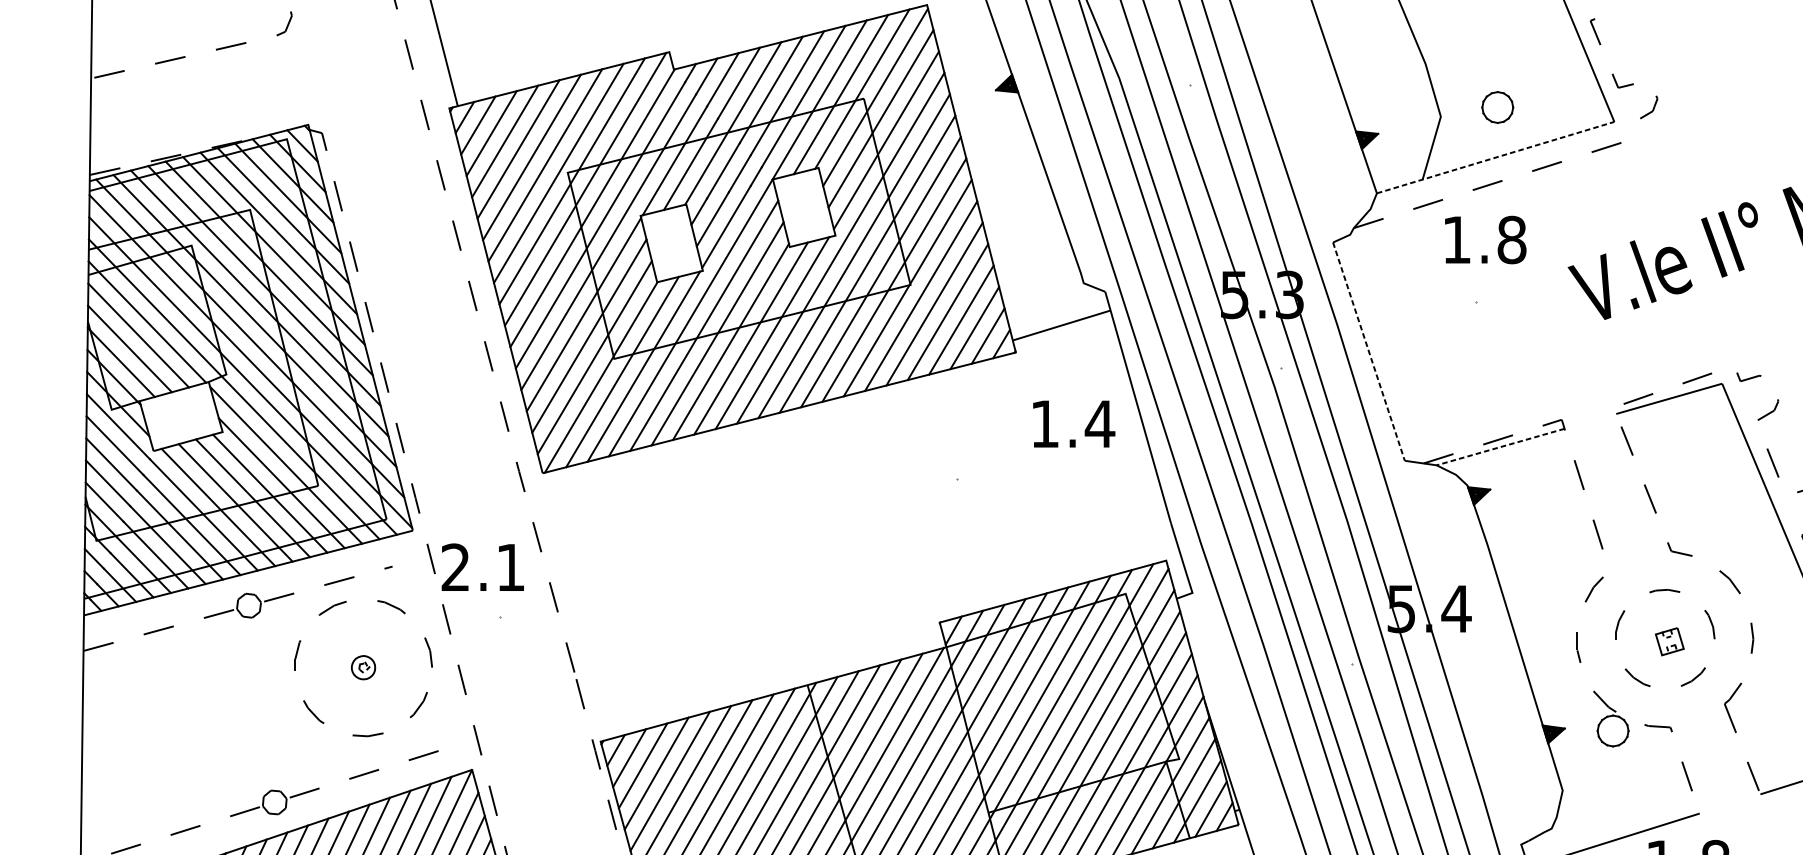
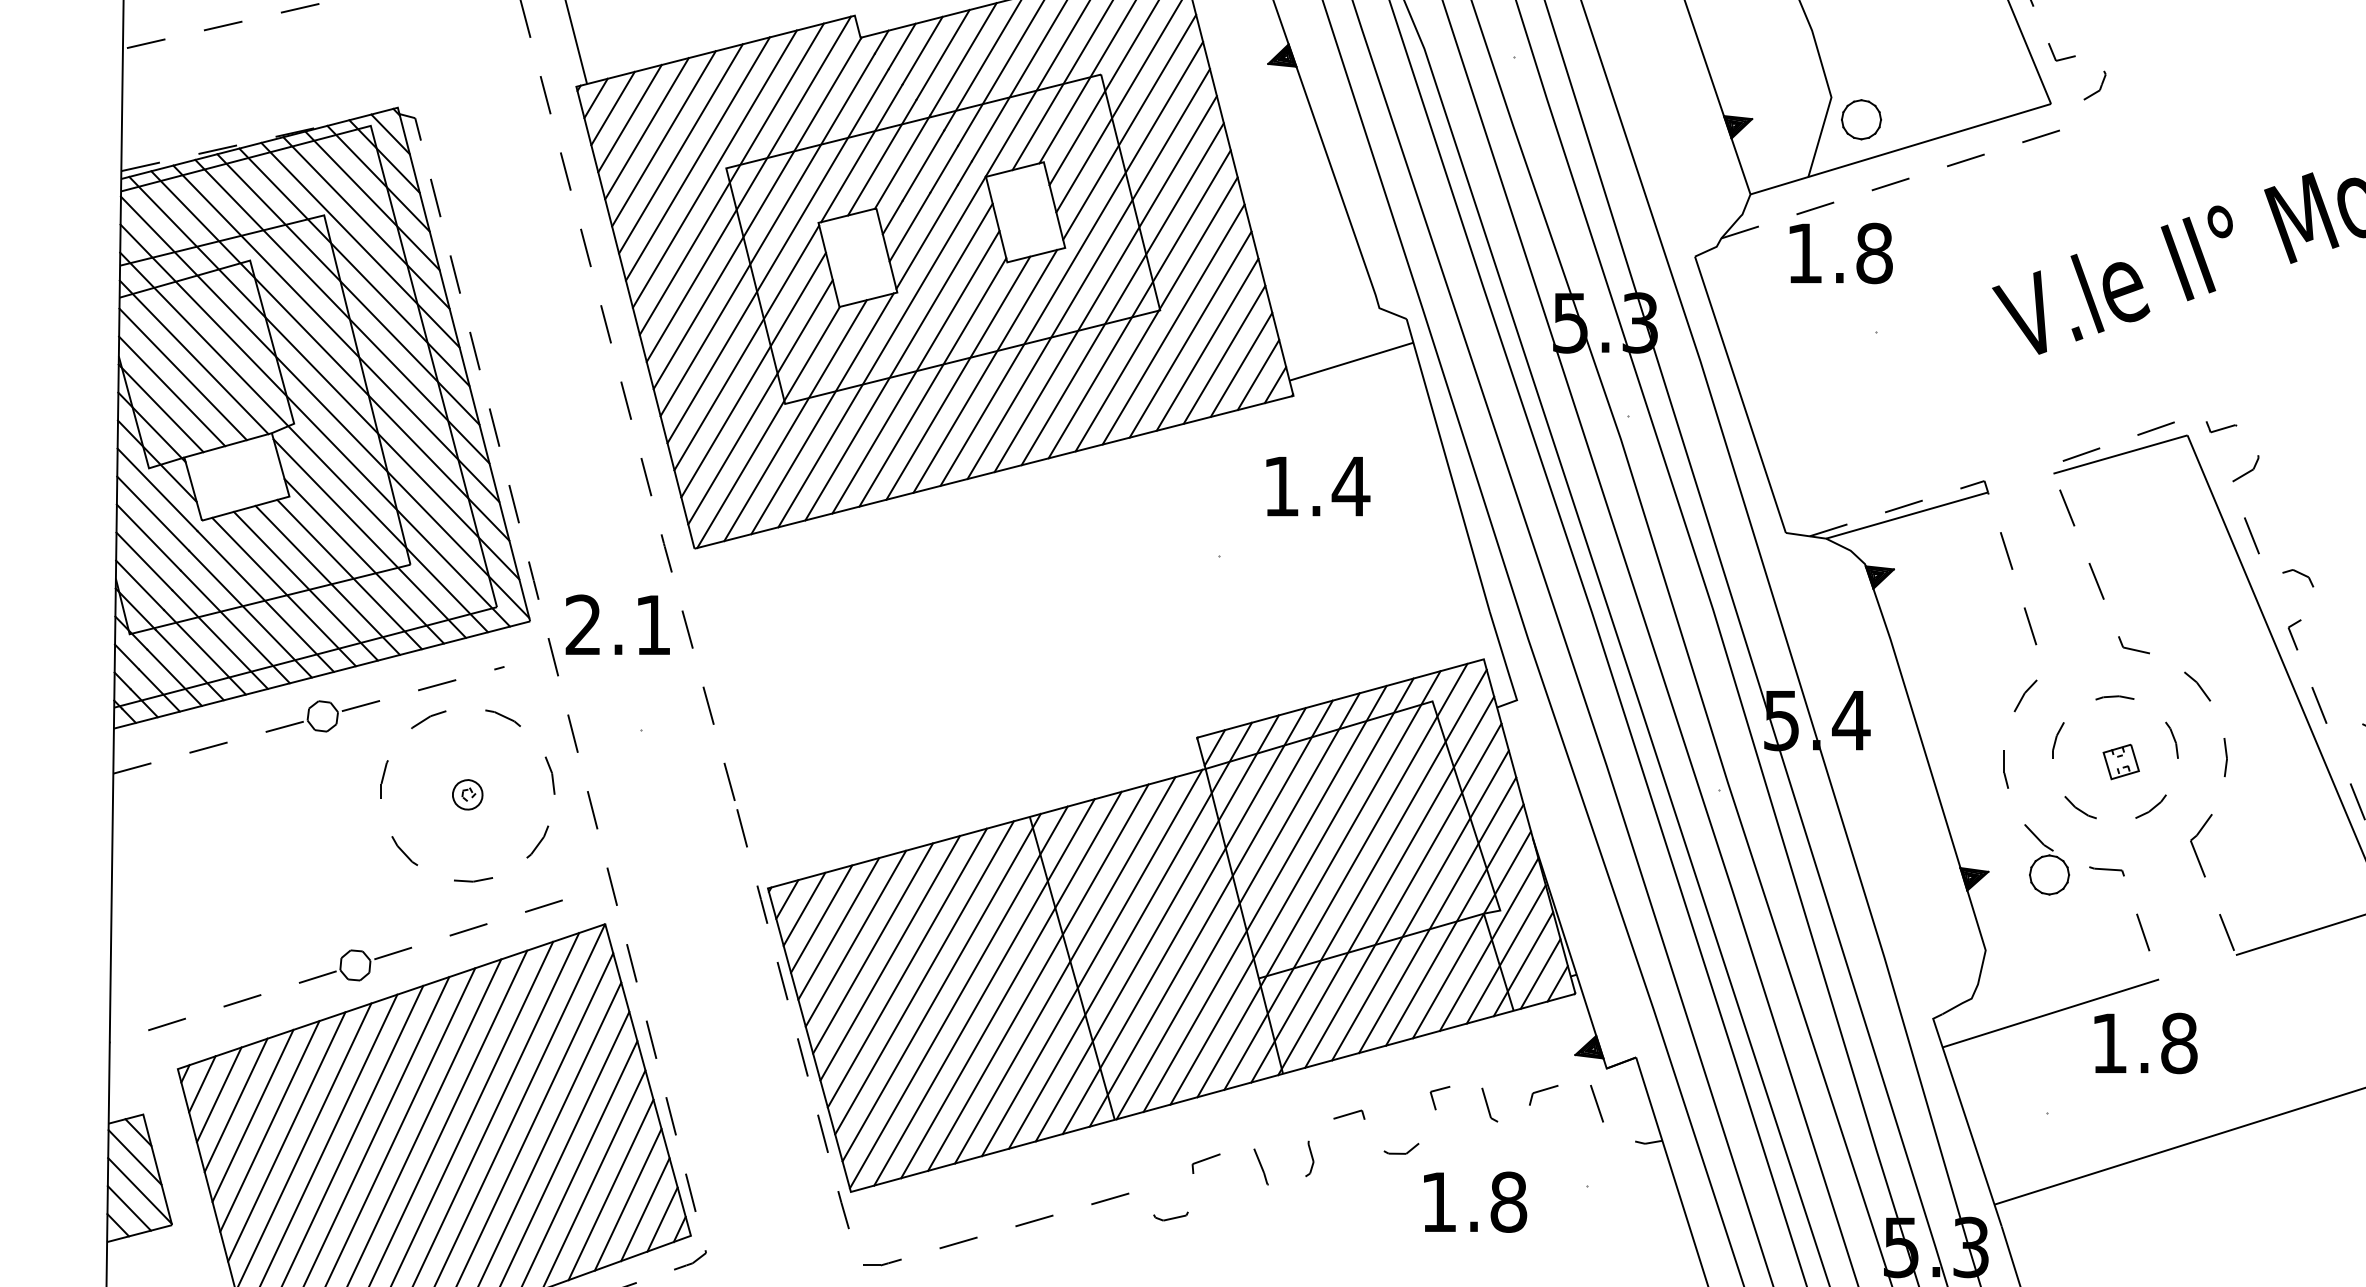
part: (1497, 107) -> (1861, 119), moved
line: (1495, 157) -> (1900, 149), dashed -> solid
text: (1485, 240) -> (1840, 253), moved
line: (1369, 352) -> (1740, 395), dashed -> solid
text: (1074, 424) -> (1318, 486), moved
line: (1500, 447) -> (1906, 515), dashed -> solid
text: (482, 567) -> (617, 624), moved

